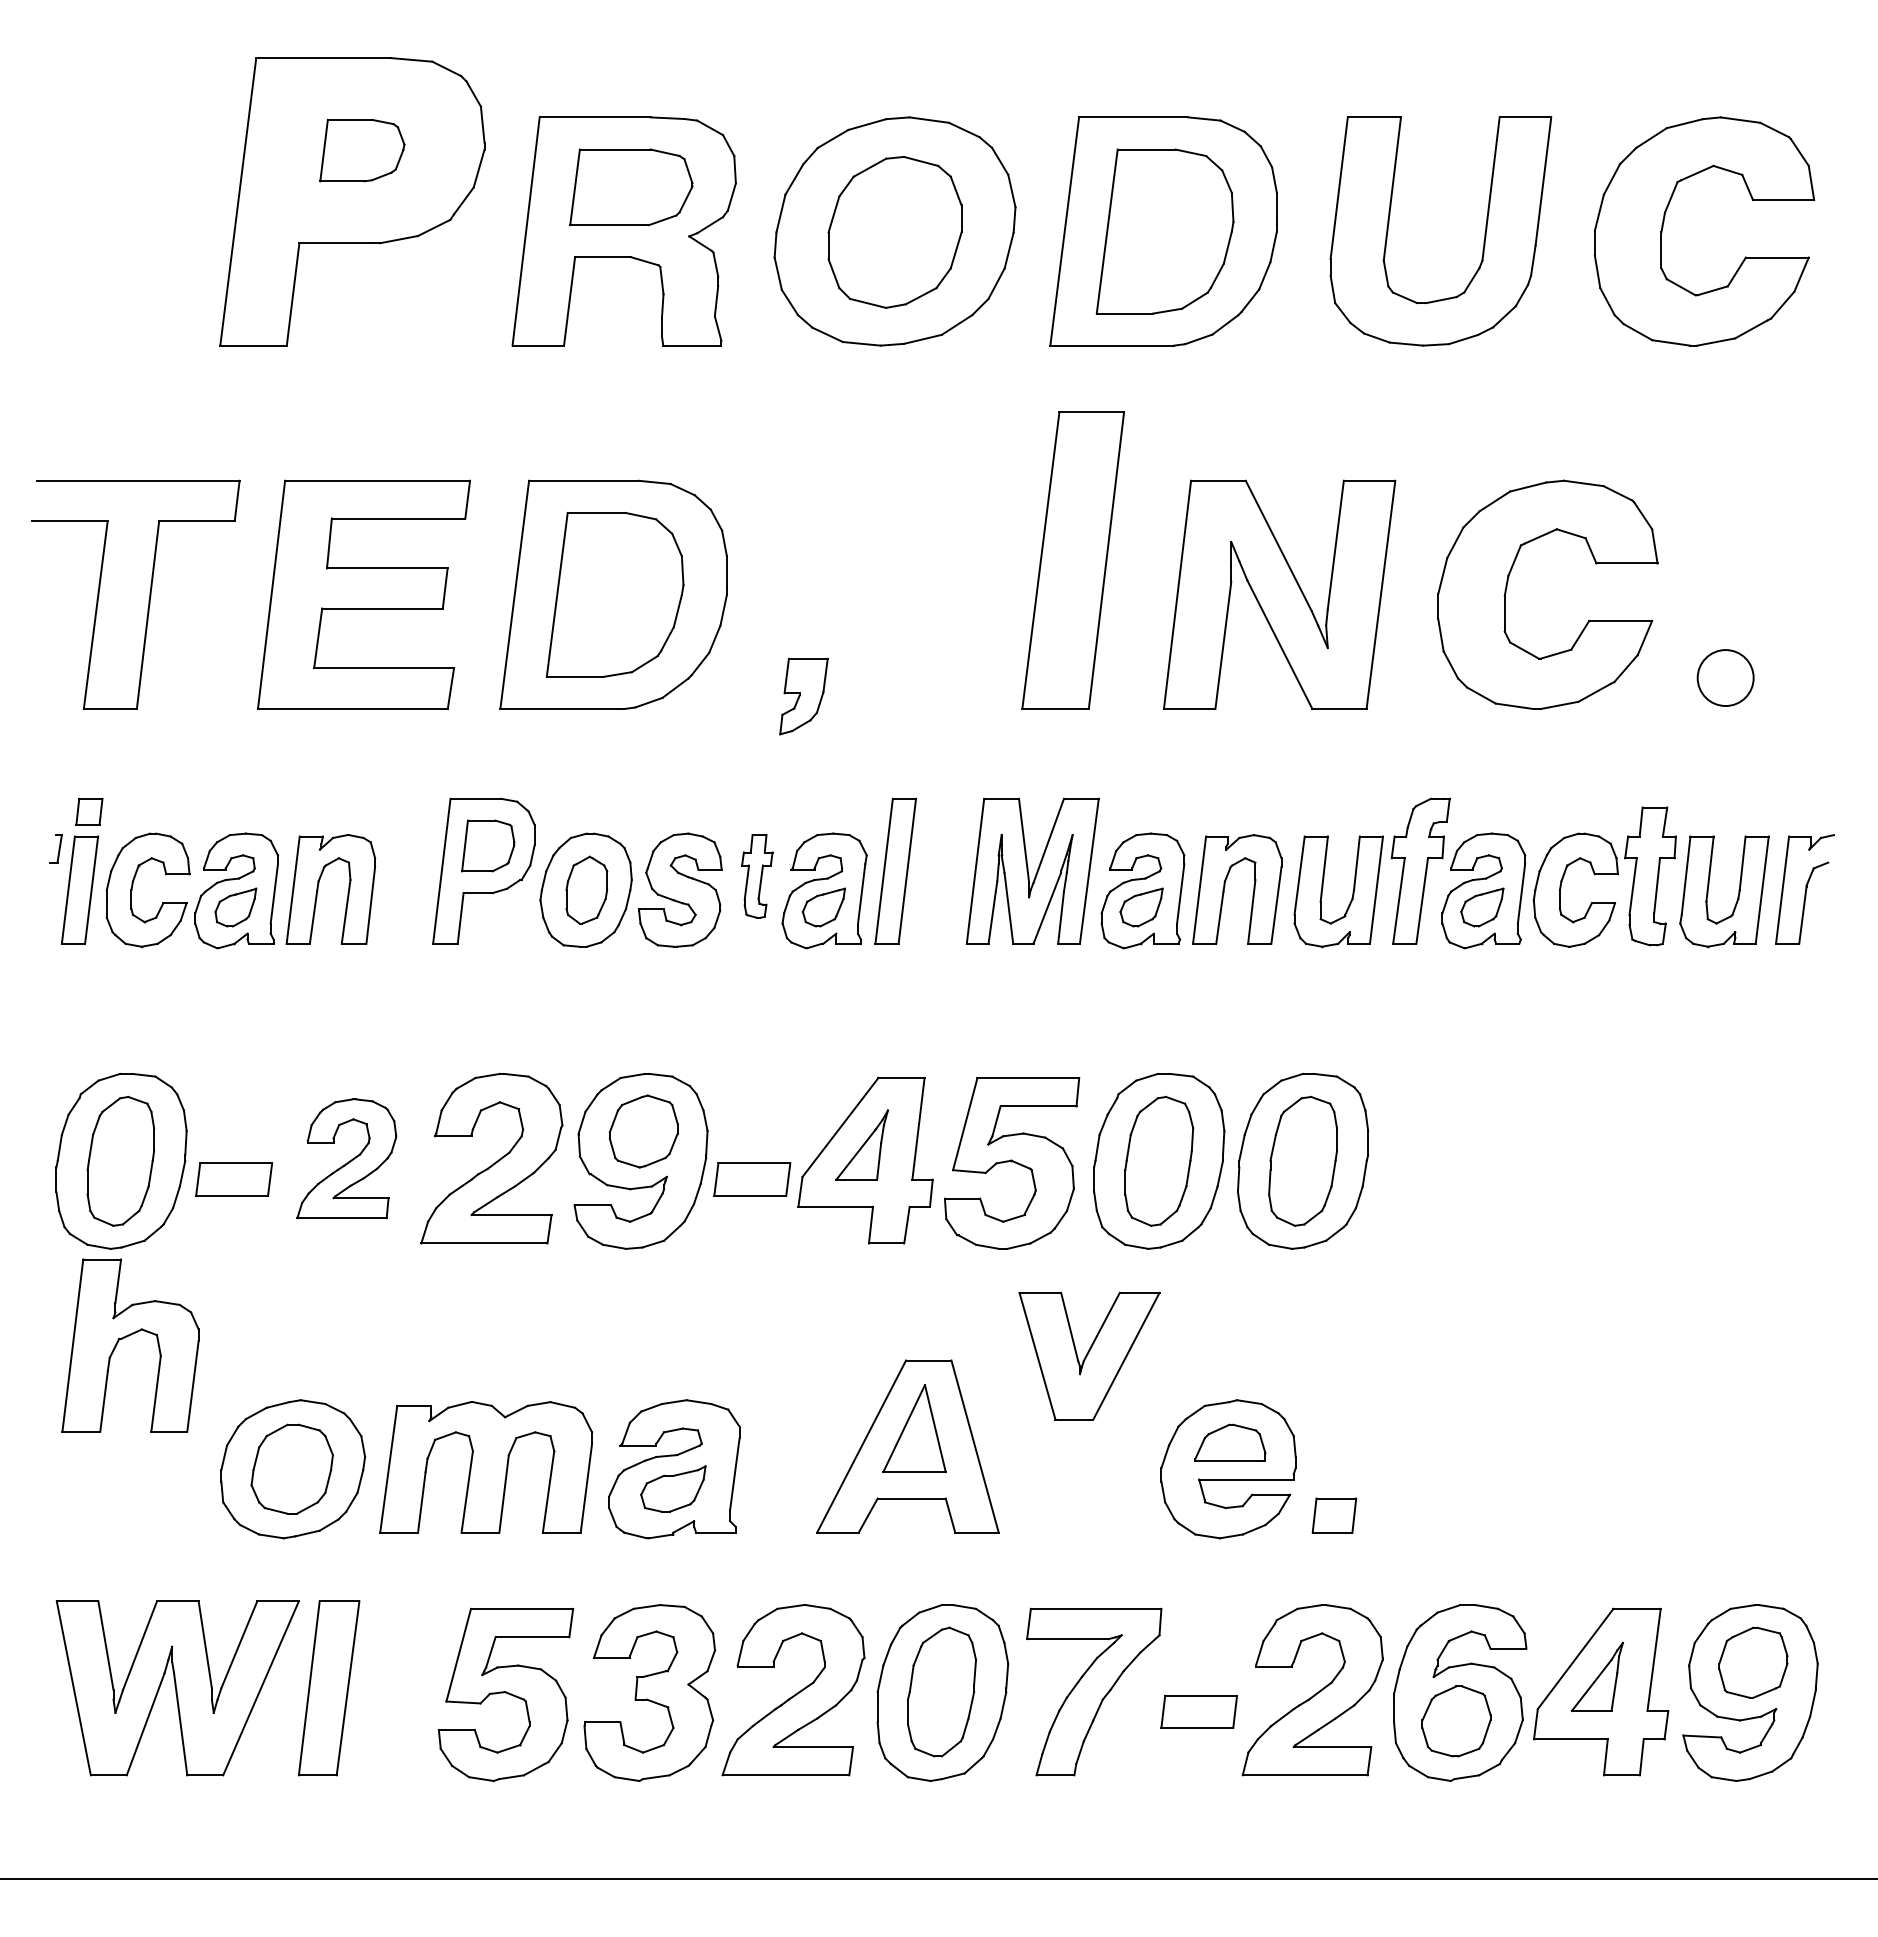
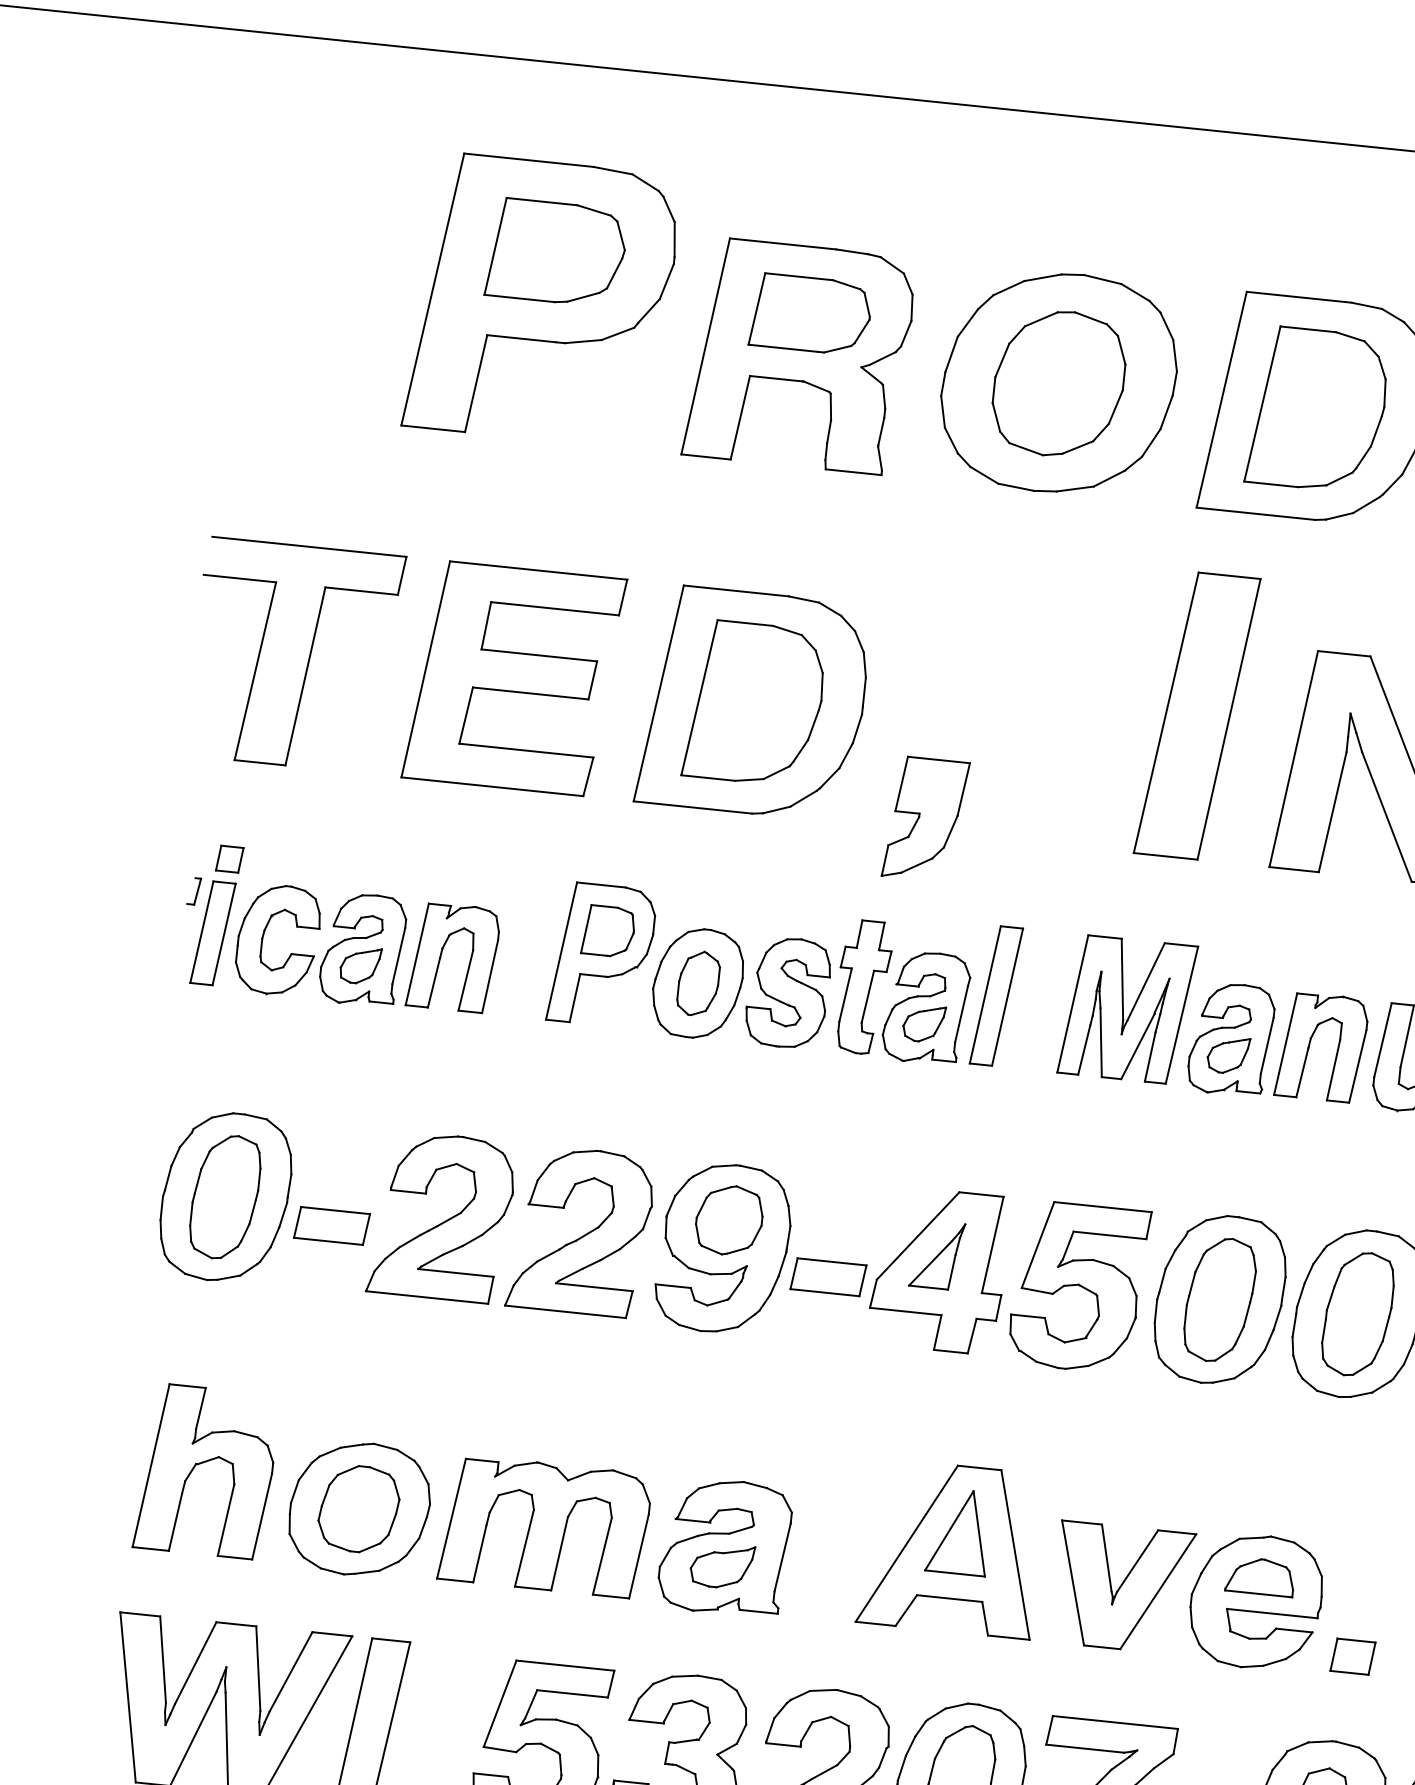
part: (362, 150) -> (556, 252), size x1.67
part: (803, 696) -> (925, 819), size x1.67
part: (757, 876) -> (863, 987), size x1.67
part: (346, 1158) -> (441, 1216), size x1.43
part: (126, 1337) -> (203, 1463), moved
part: (1089, 1355) -> (1122, 1587), moved

